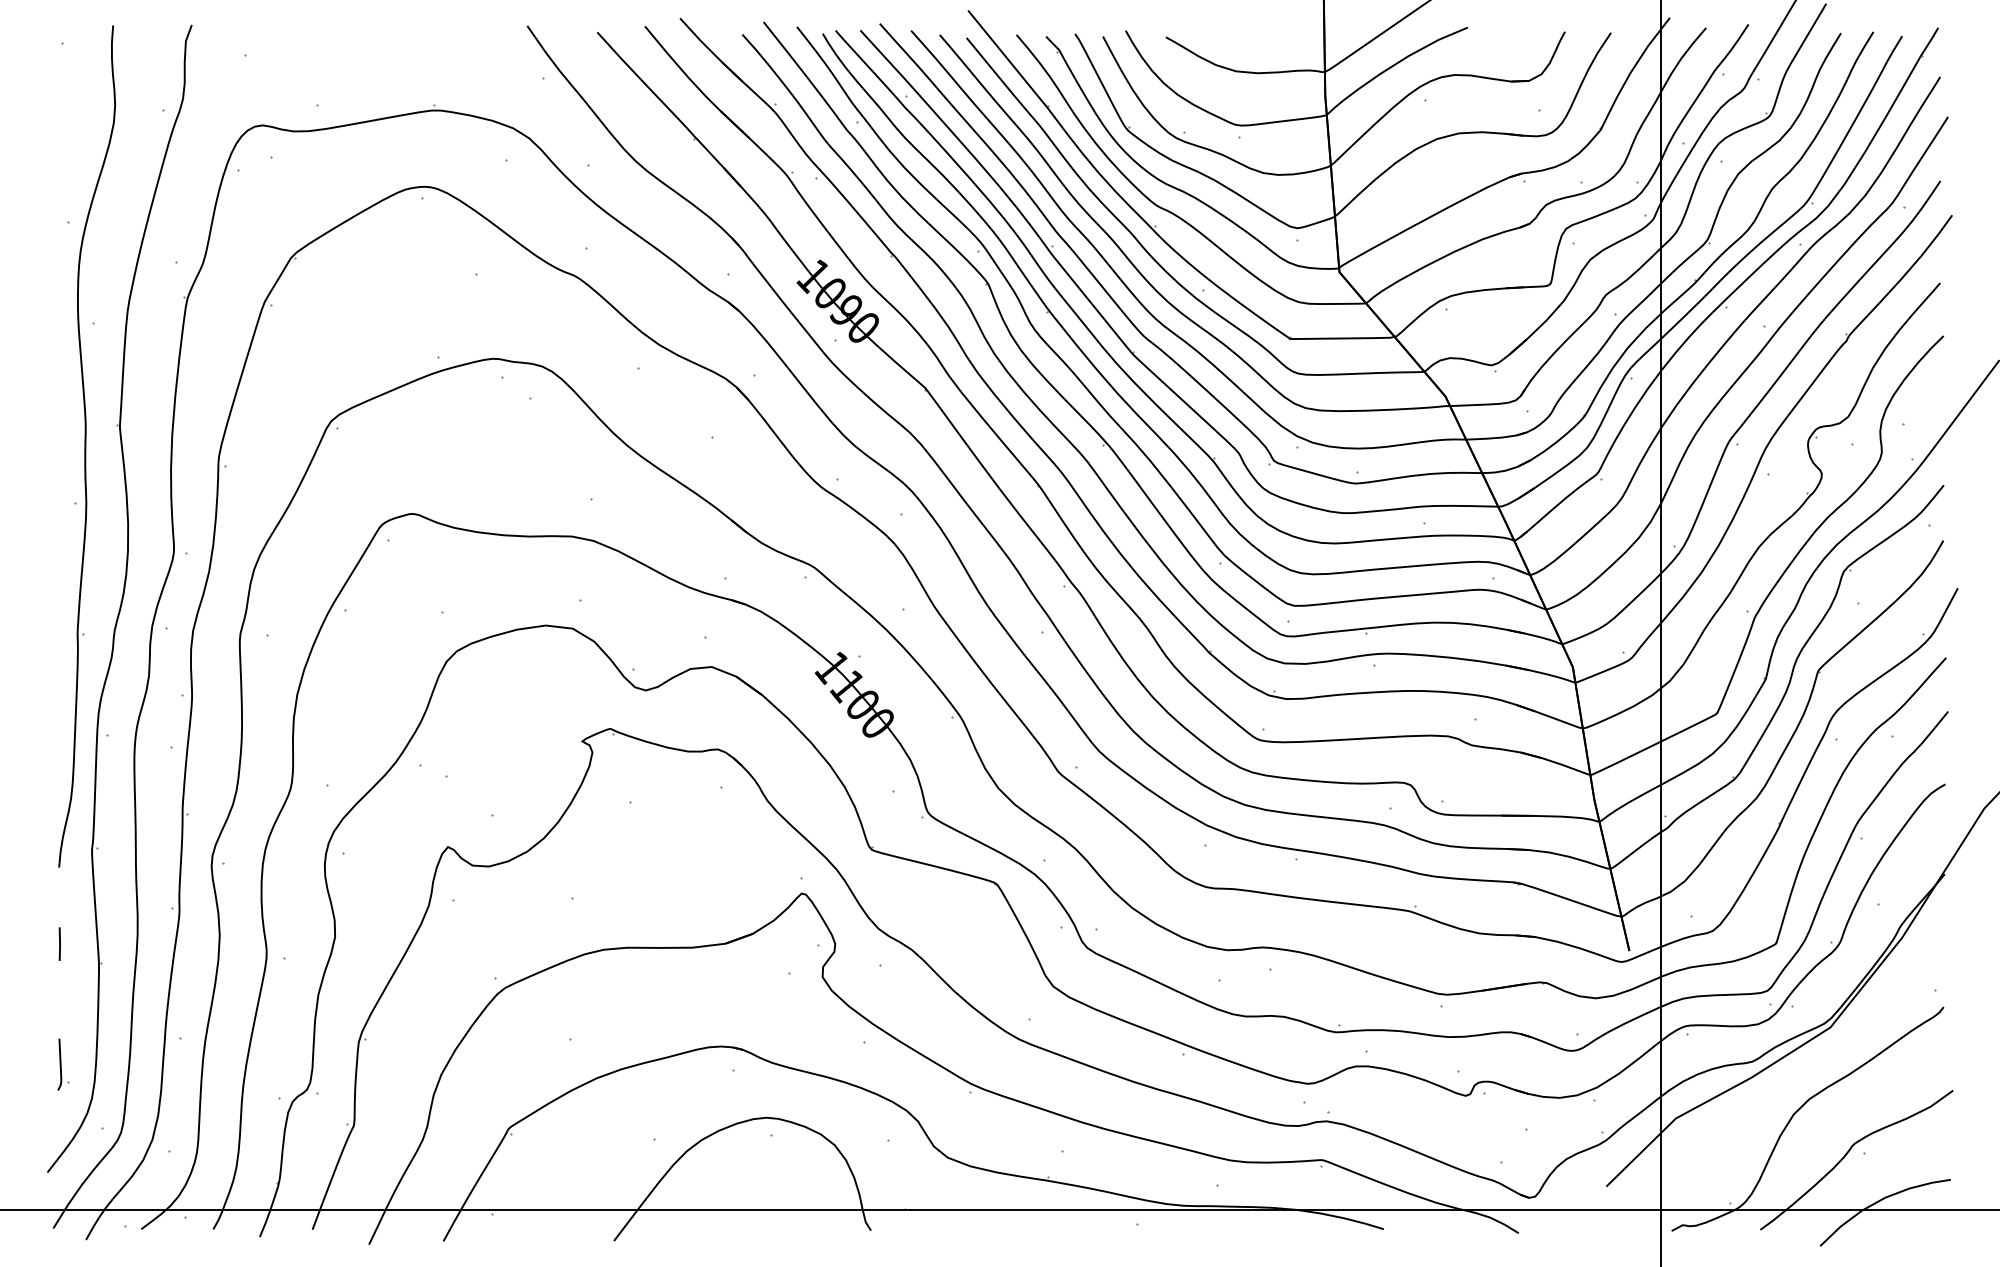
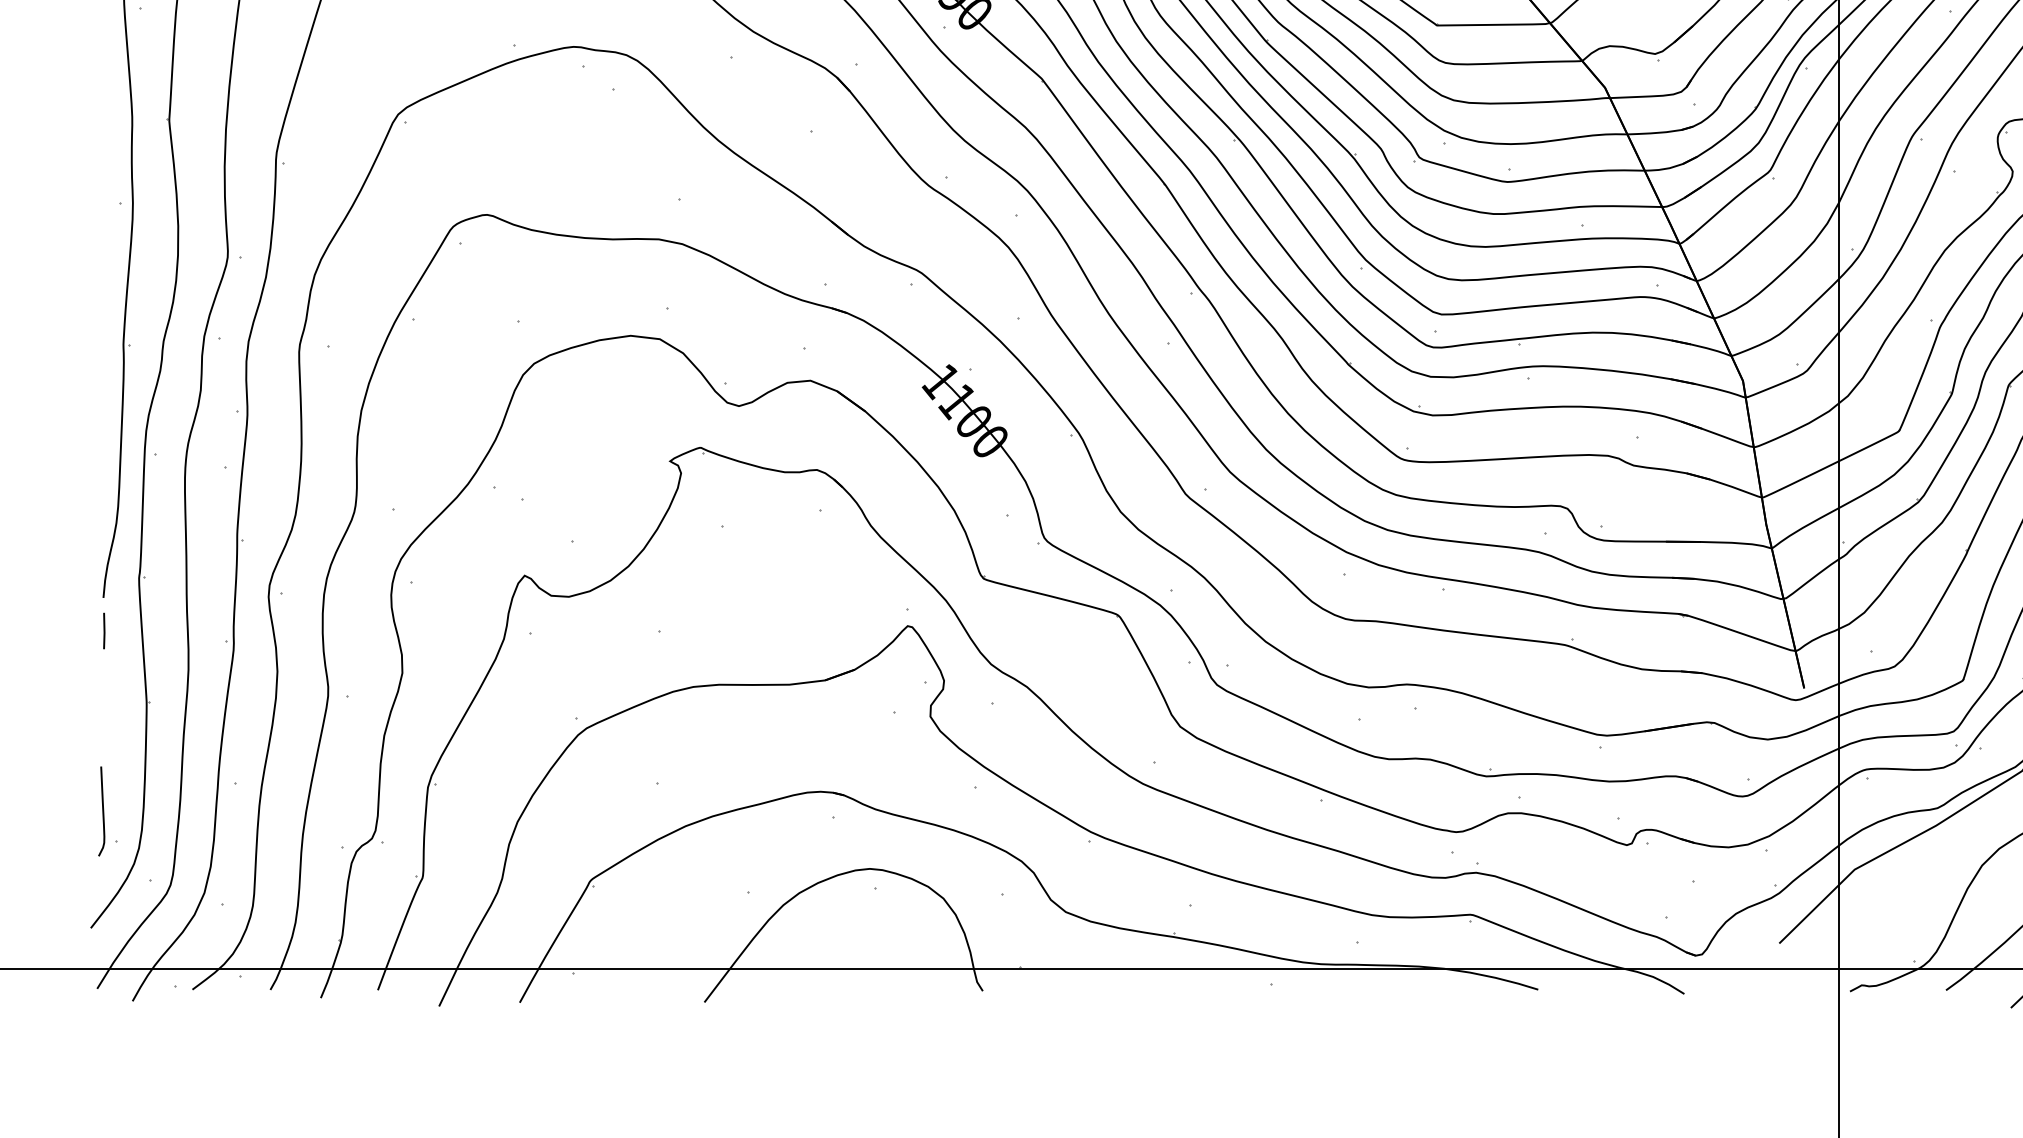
line: (59, 943) -> (103, 630), moved
part: (63, 1064) -> (108, 811), size x1.6

